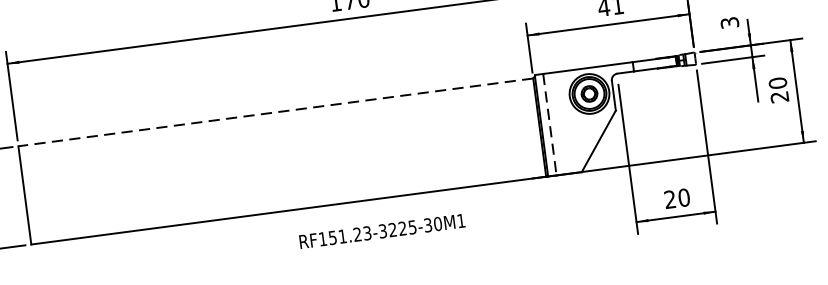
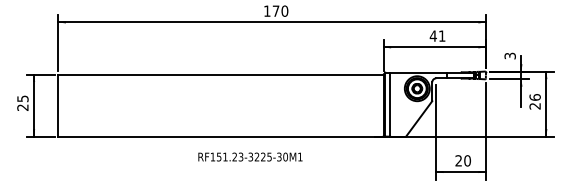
text: (776, 83) -> (534, 97), 20 -> 26
line: (276, 112) -> (221, 74), dashed -> solid
line: (550, 126) -> (390, 105), dashed -> solid
text: (382, 230) -> (250, 156), moved

